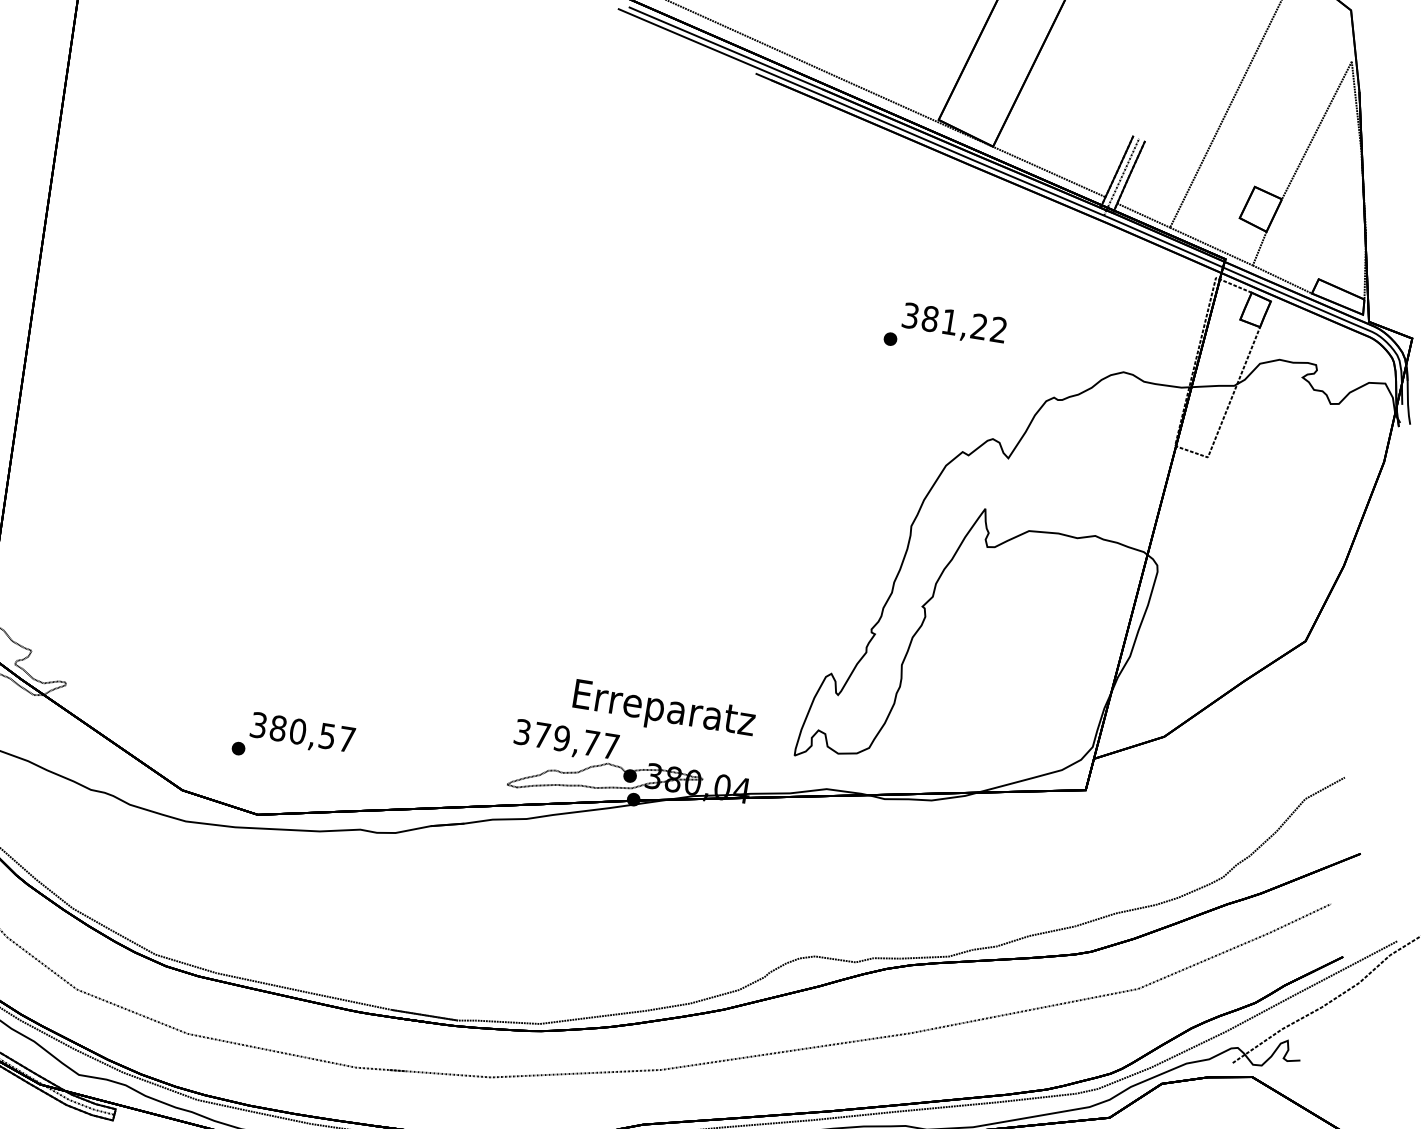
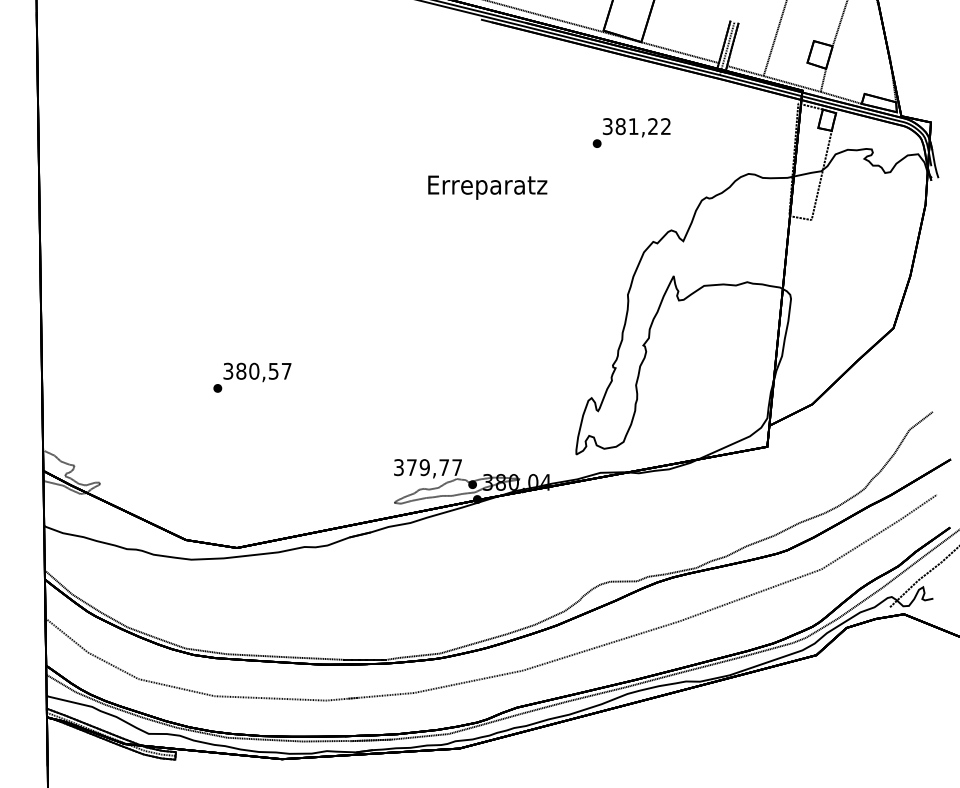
text: (945, 330) -> (631, 132), moved
text: (663, 711) -> (487, 187), moved
text: (293, 740) -> (252, 377), moved

